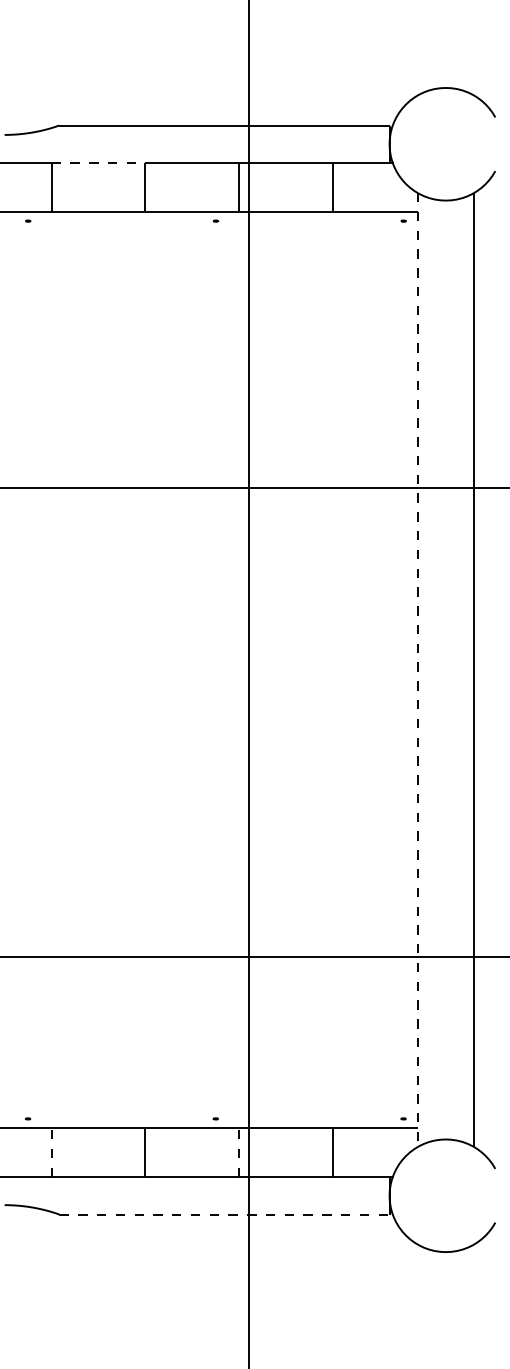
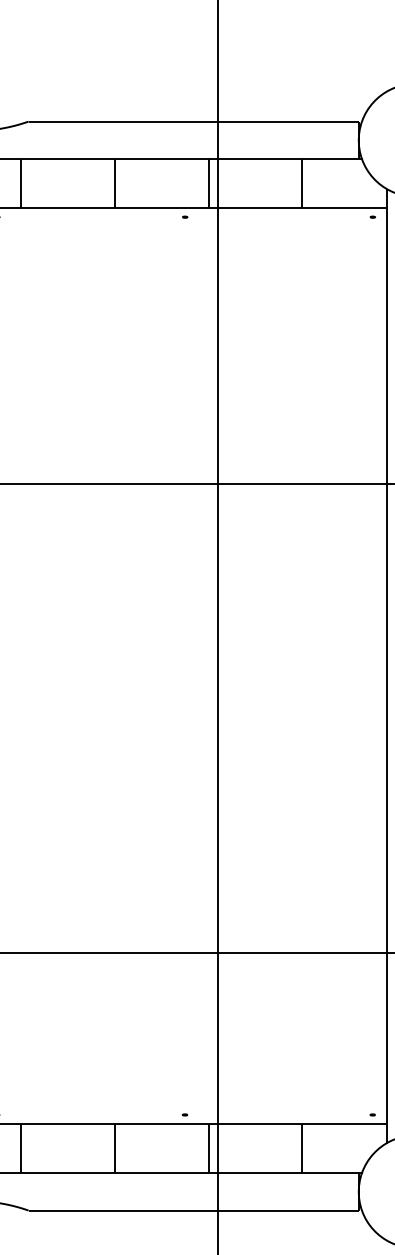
line: (98, 163) -> (67, 159), dashed -> solid
line: (417, 670) -> (386, 666), dashed -> solid
line: (51, 1152) -> (20, 1148), dashed -> solid
line: (239, 1152) -> (208, 1148), dashed -> solid
line: (224, 1214) -> (193, 1210), dashed -> solid

